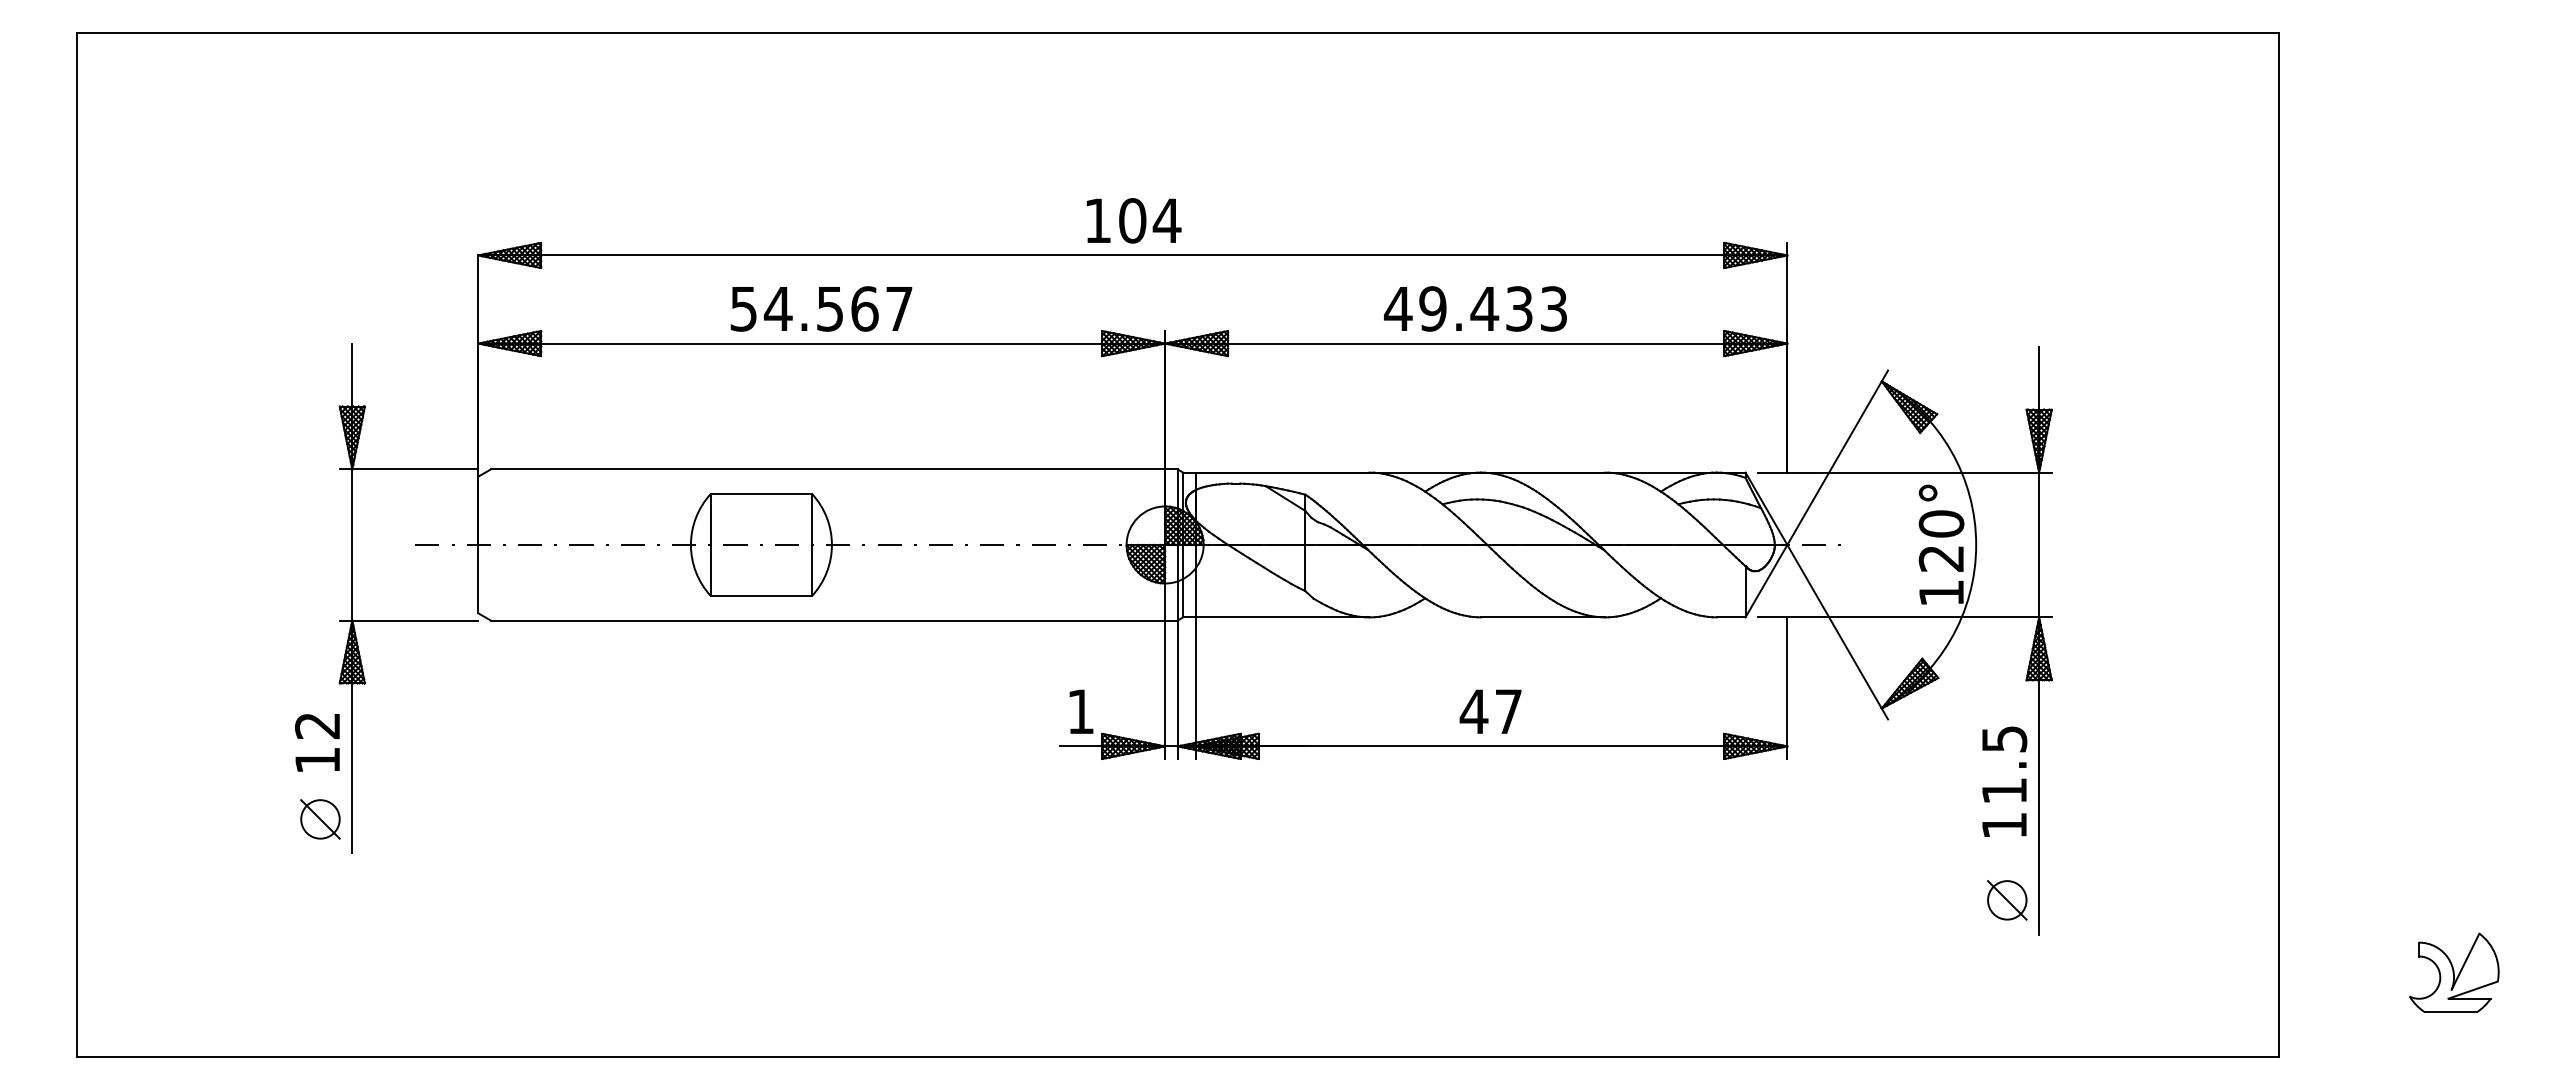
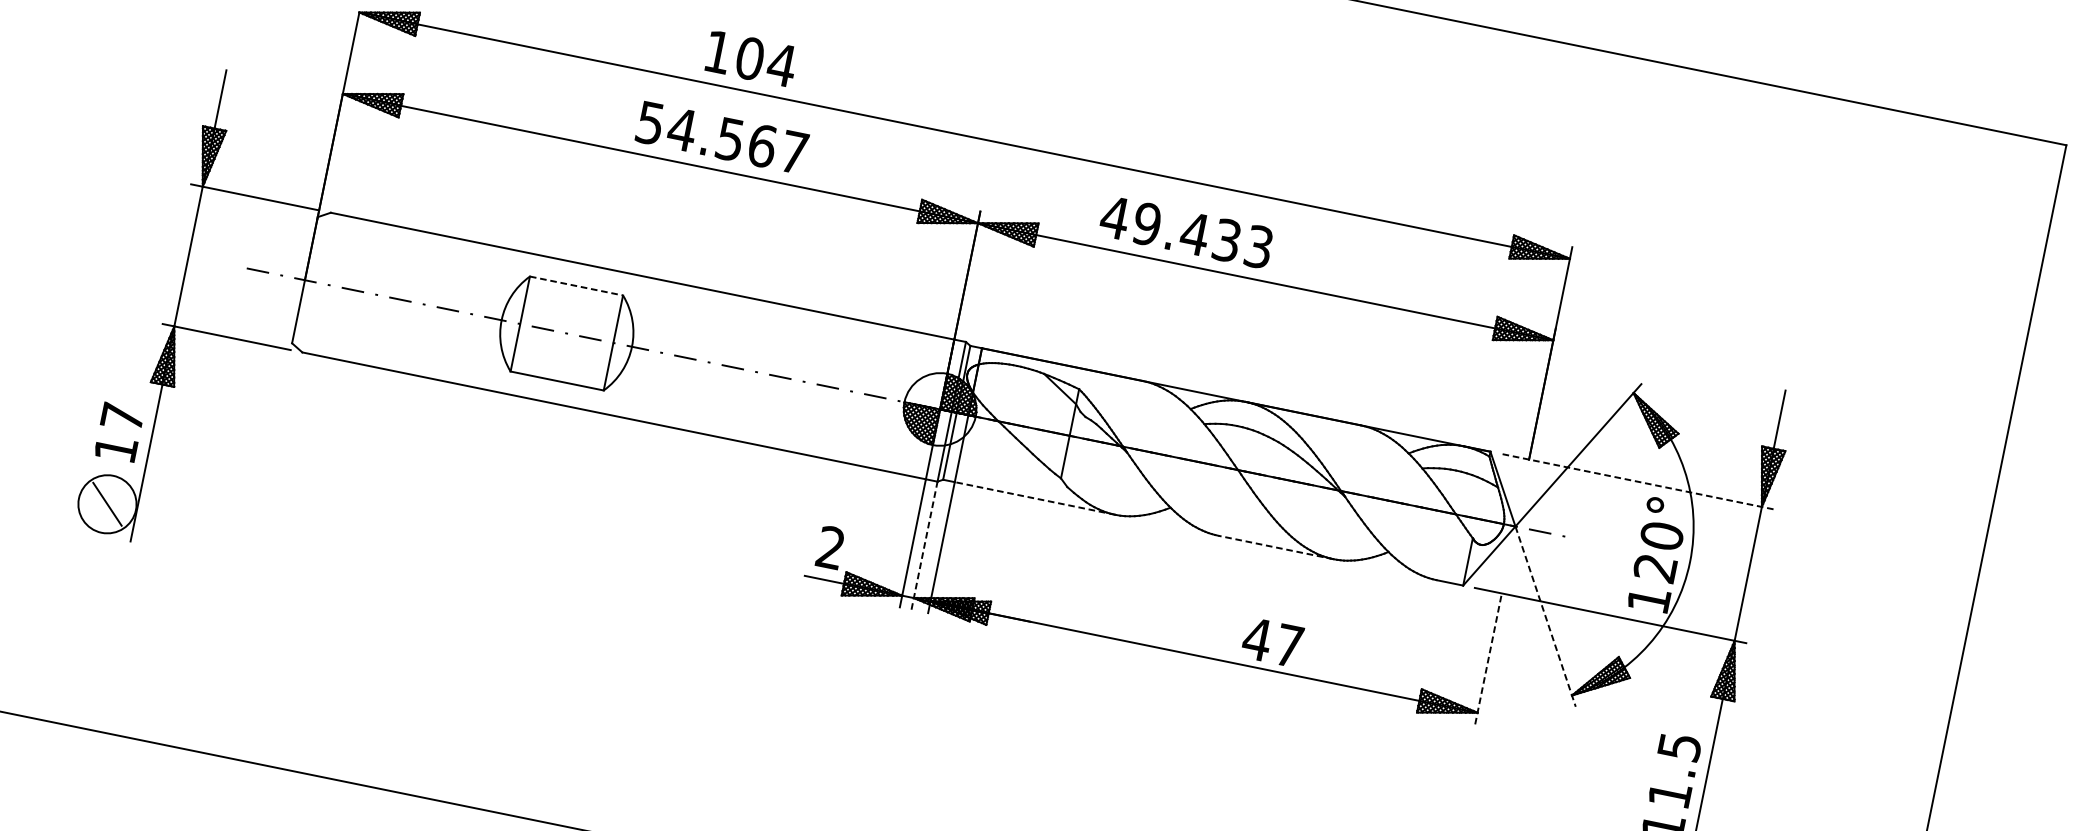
text: (1134, 220) -> (751, 58), moved
text: (821, 308) -> (722, 137), moved
text: (1475, 308) -> (1186, 231), moved
line: (1904, 472) -> (1637, 481), solid -> dashed
line: (761, 493) -> (576, 285), solid -> dashed
line: (1282, 617) -> (1035, 498), solid -> dashed
line: (1542, 617) -> (1275, 547), solid -> dashed
line: (1837, 632) -> (1545, 616), solid -> dashed
line: (1787, 688) -> (1488, 659), solid -> dashed
line: (1177, 689) -> (924, 545), solid -> dashed
text: (1080, 711) -> (830, 547), 1 -> 2
text: (1490, 711) -> (1272, 642), moved
text: (317, 726) -> (122, 417), 12 -> 17
circle: (320, 819) -> (107, 504), size x1.6

